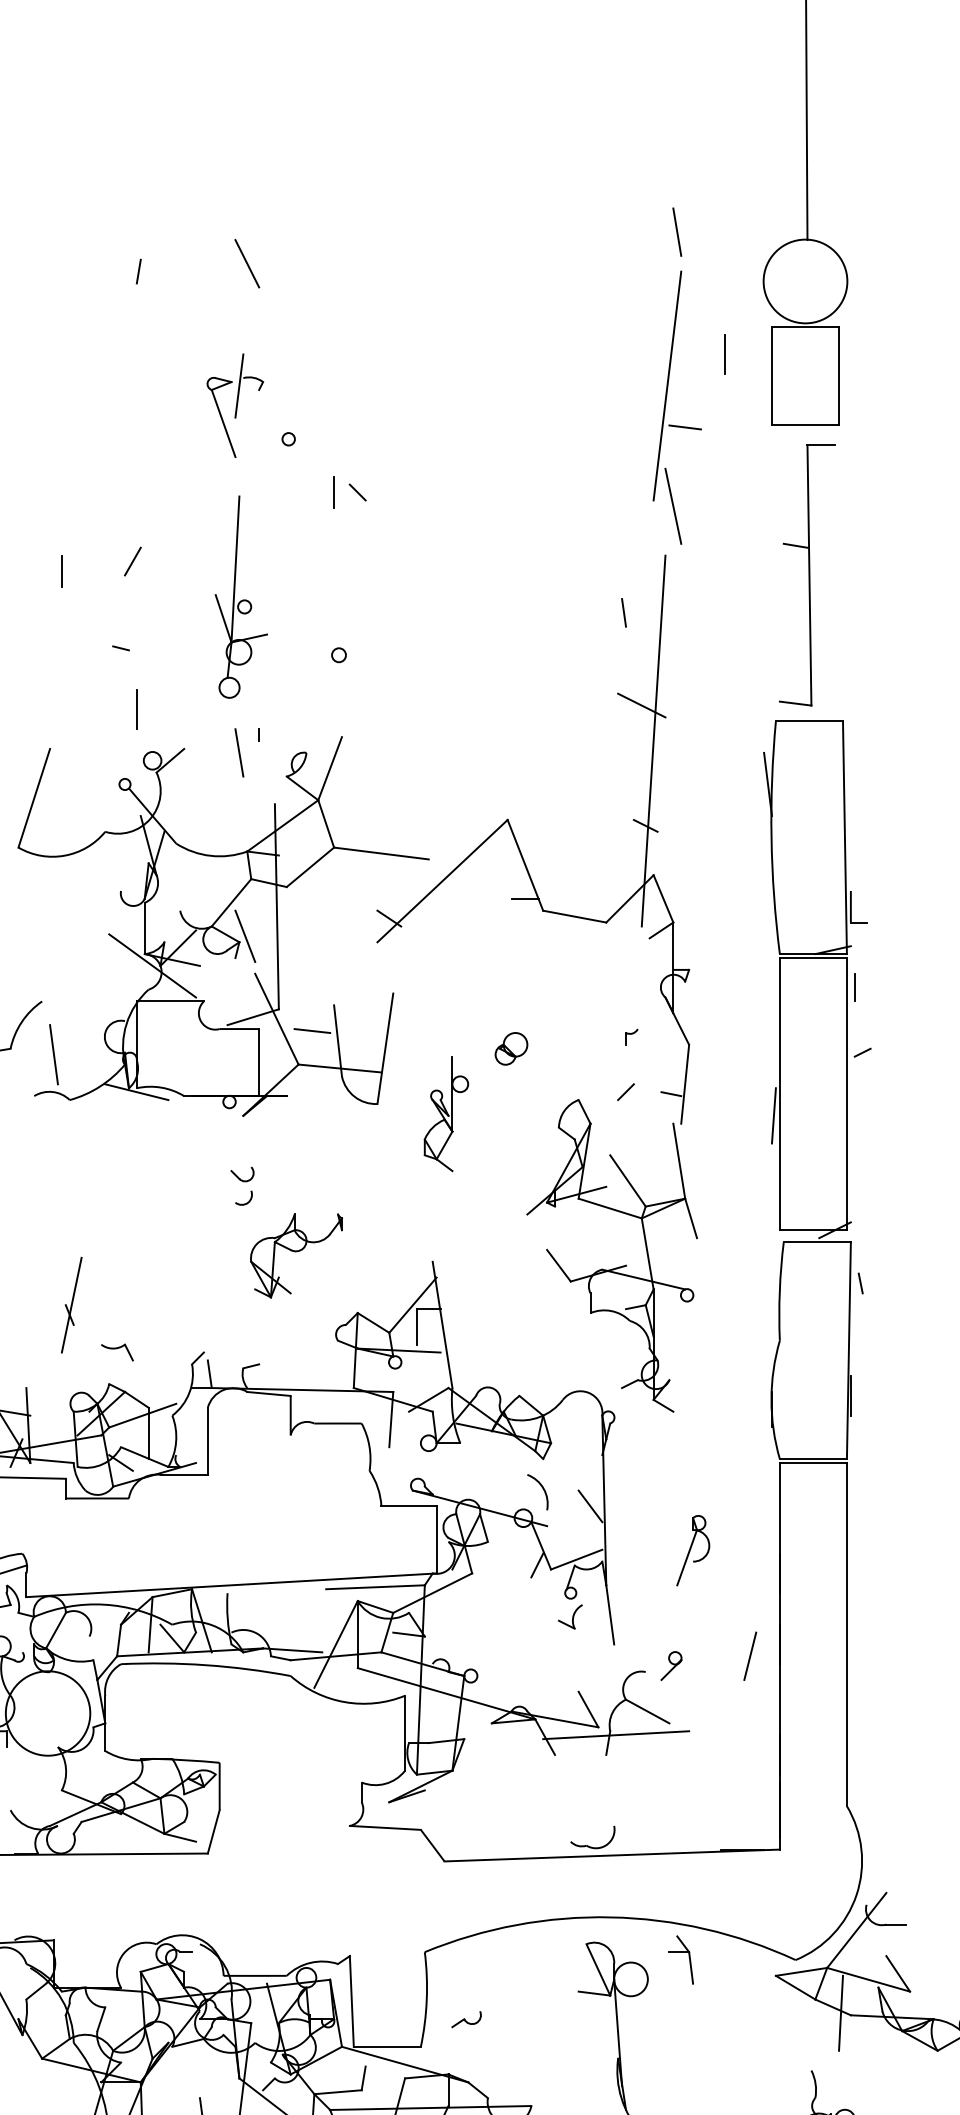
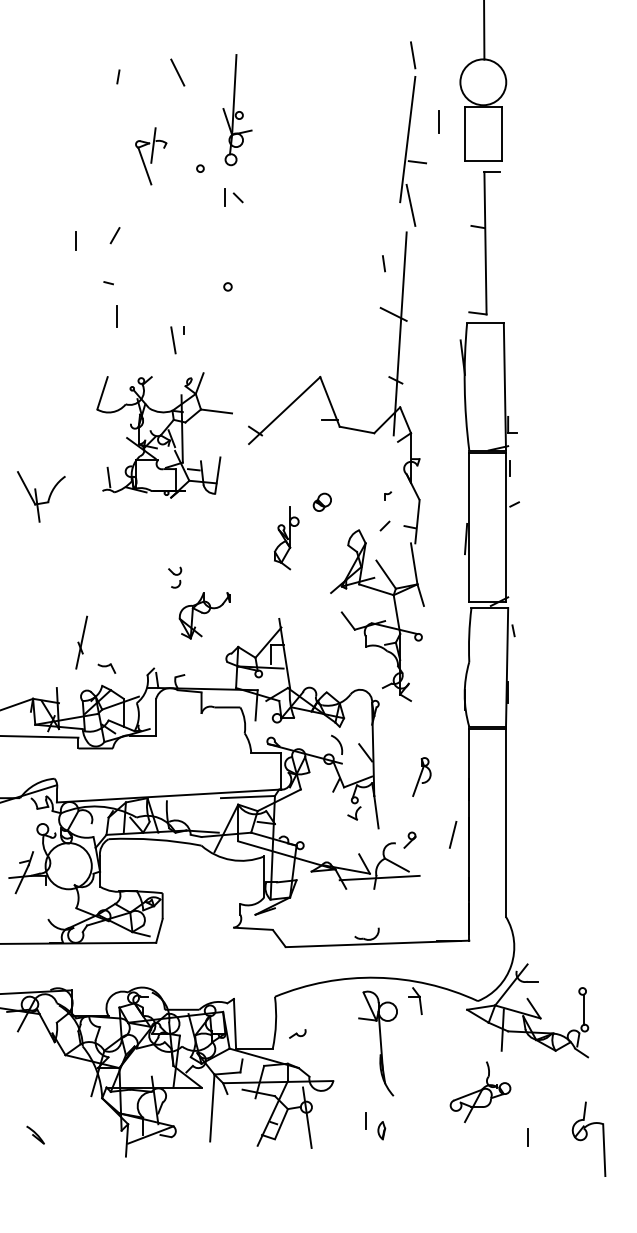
part: (235, 406) -> (151, 156), moved
part: (241, 597) -> (237, 110), moved
part: (223, 926) -> (164, 435), size x0.6

